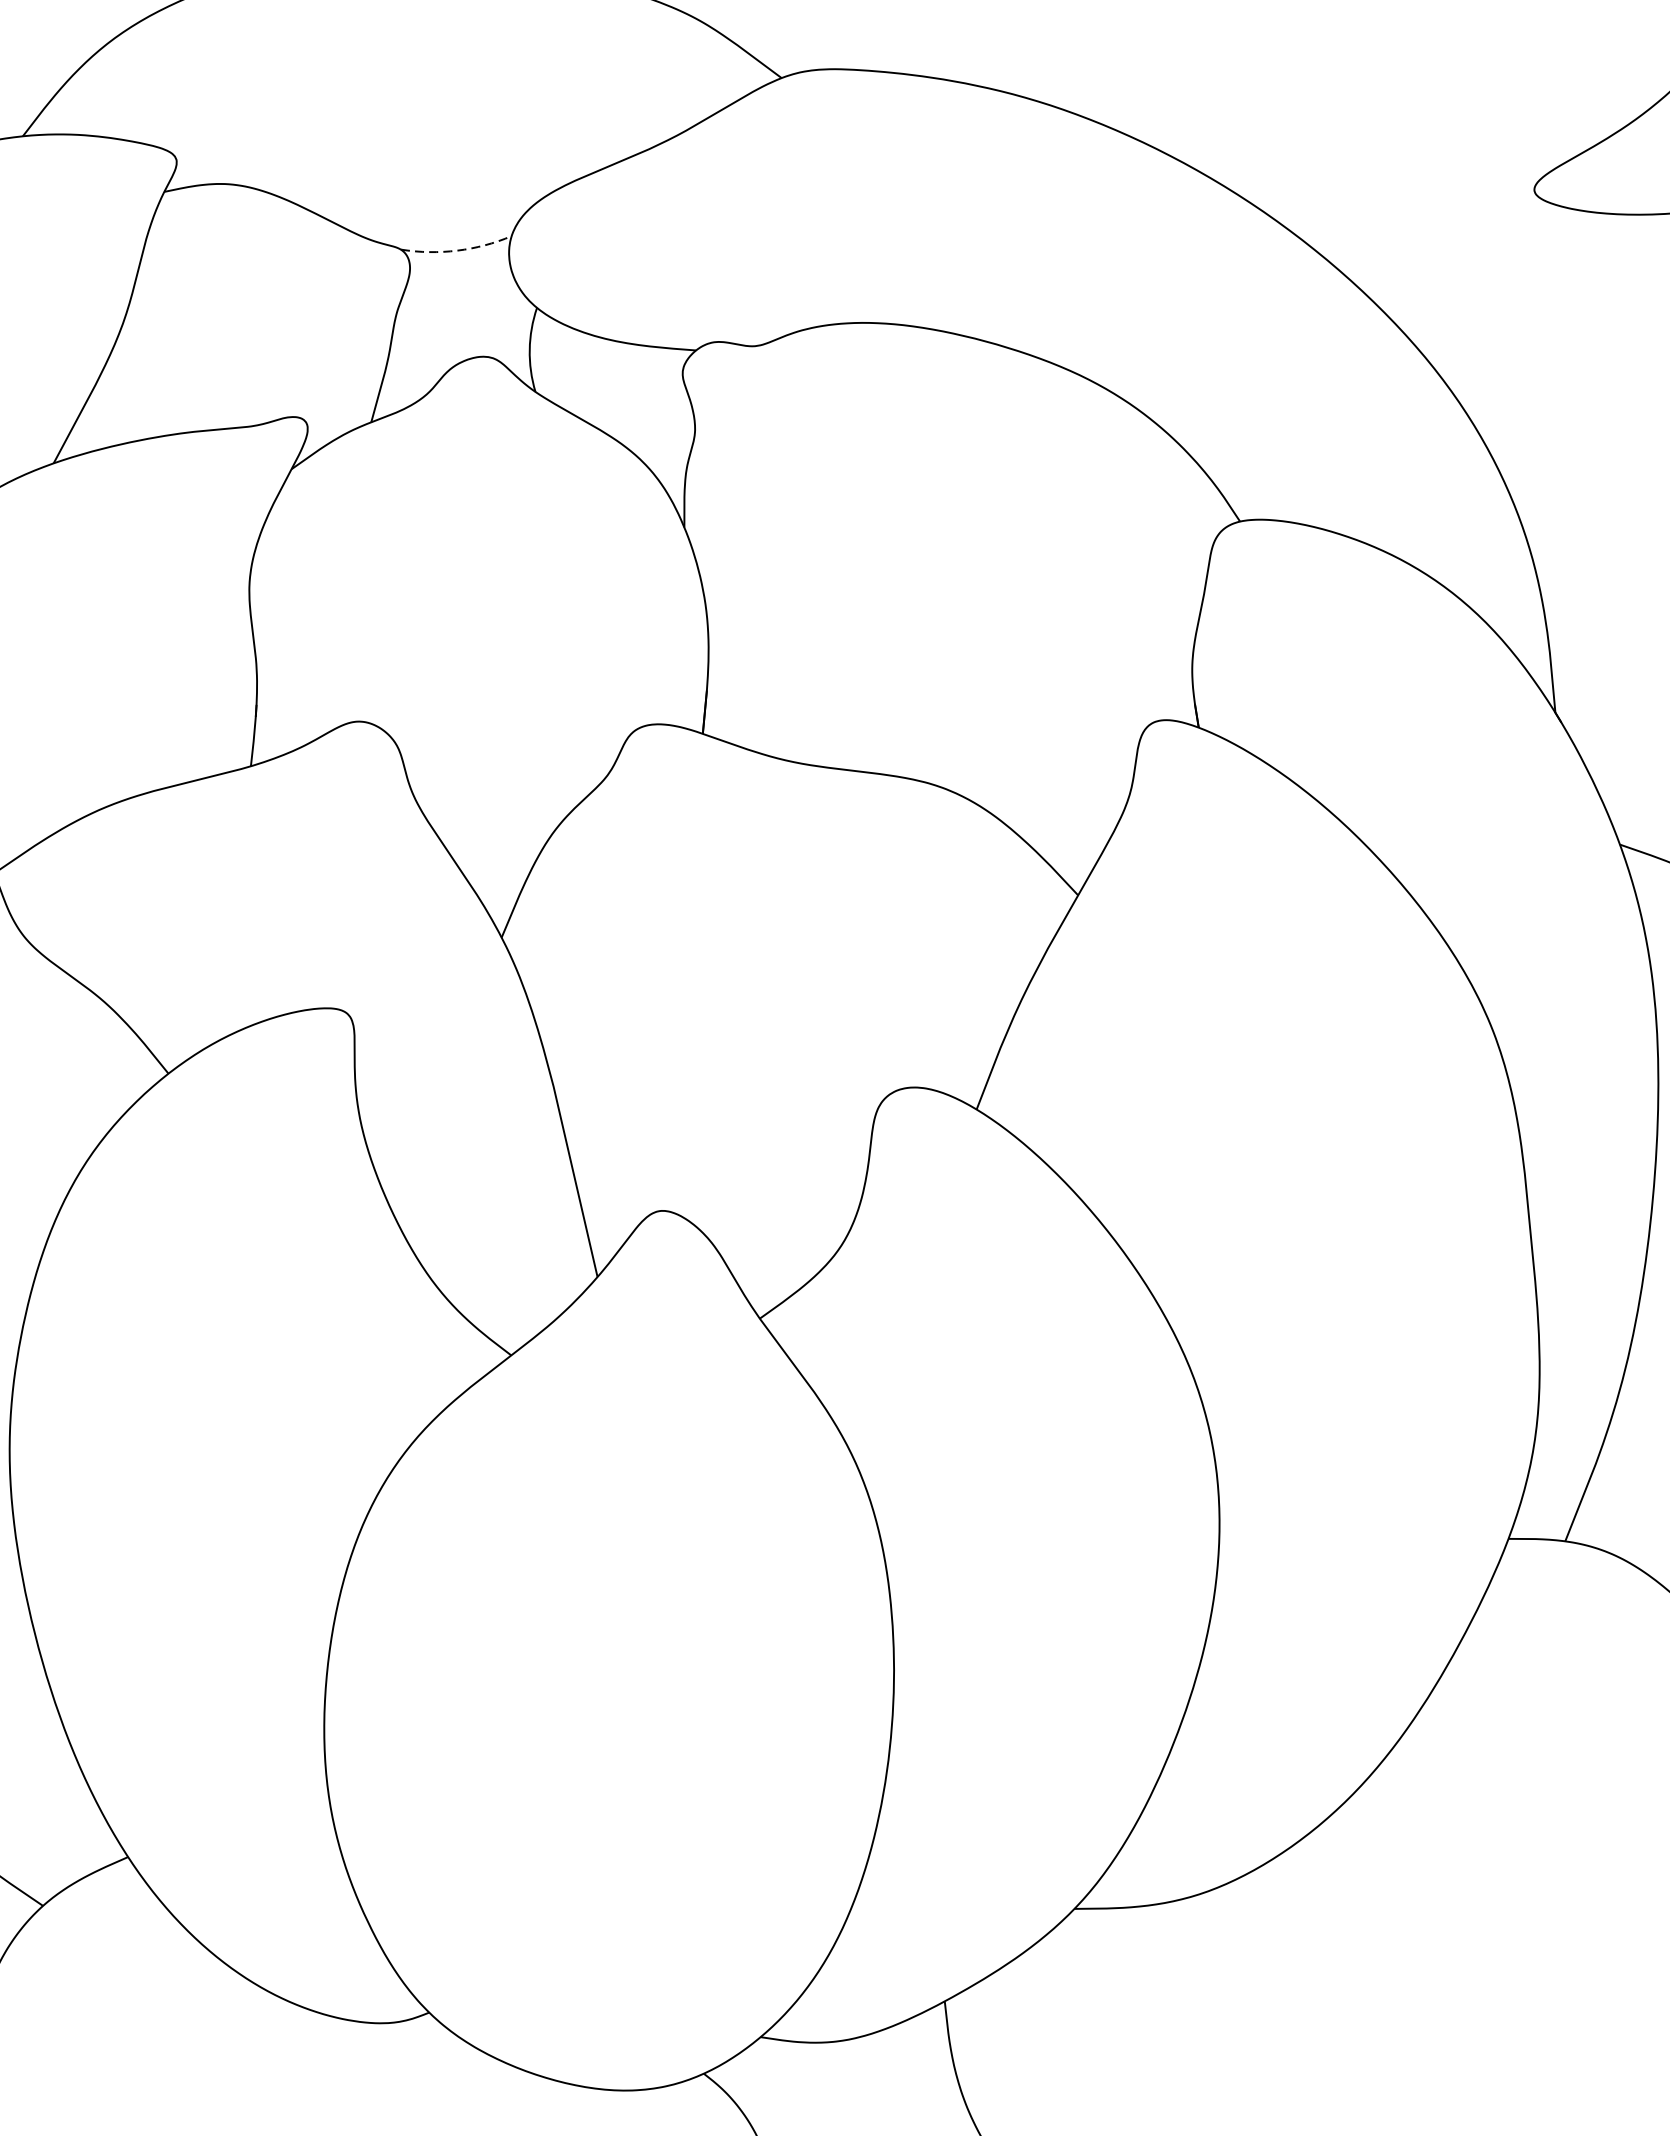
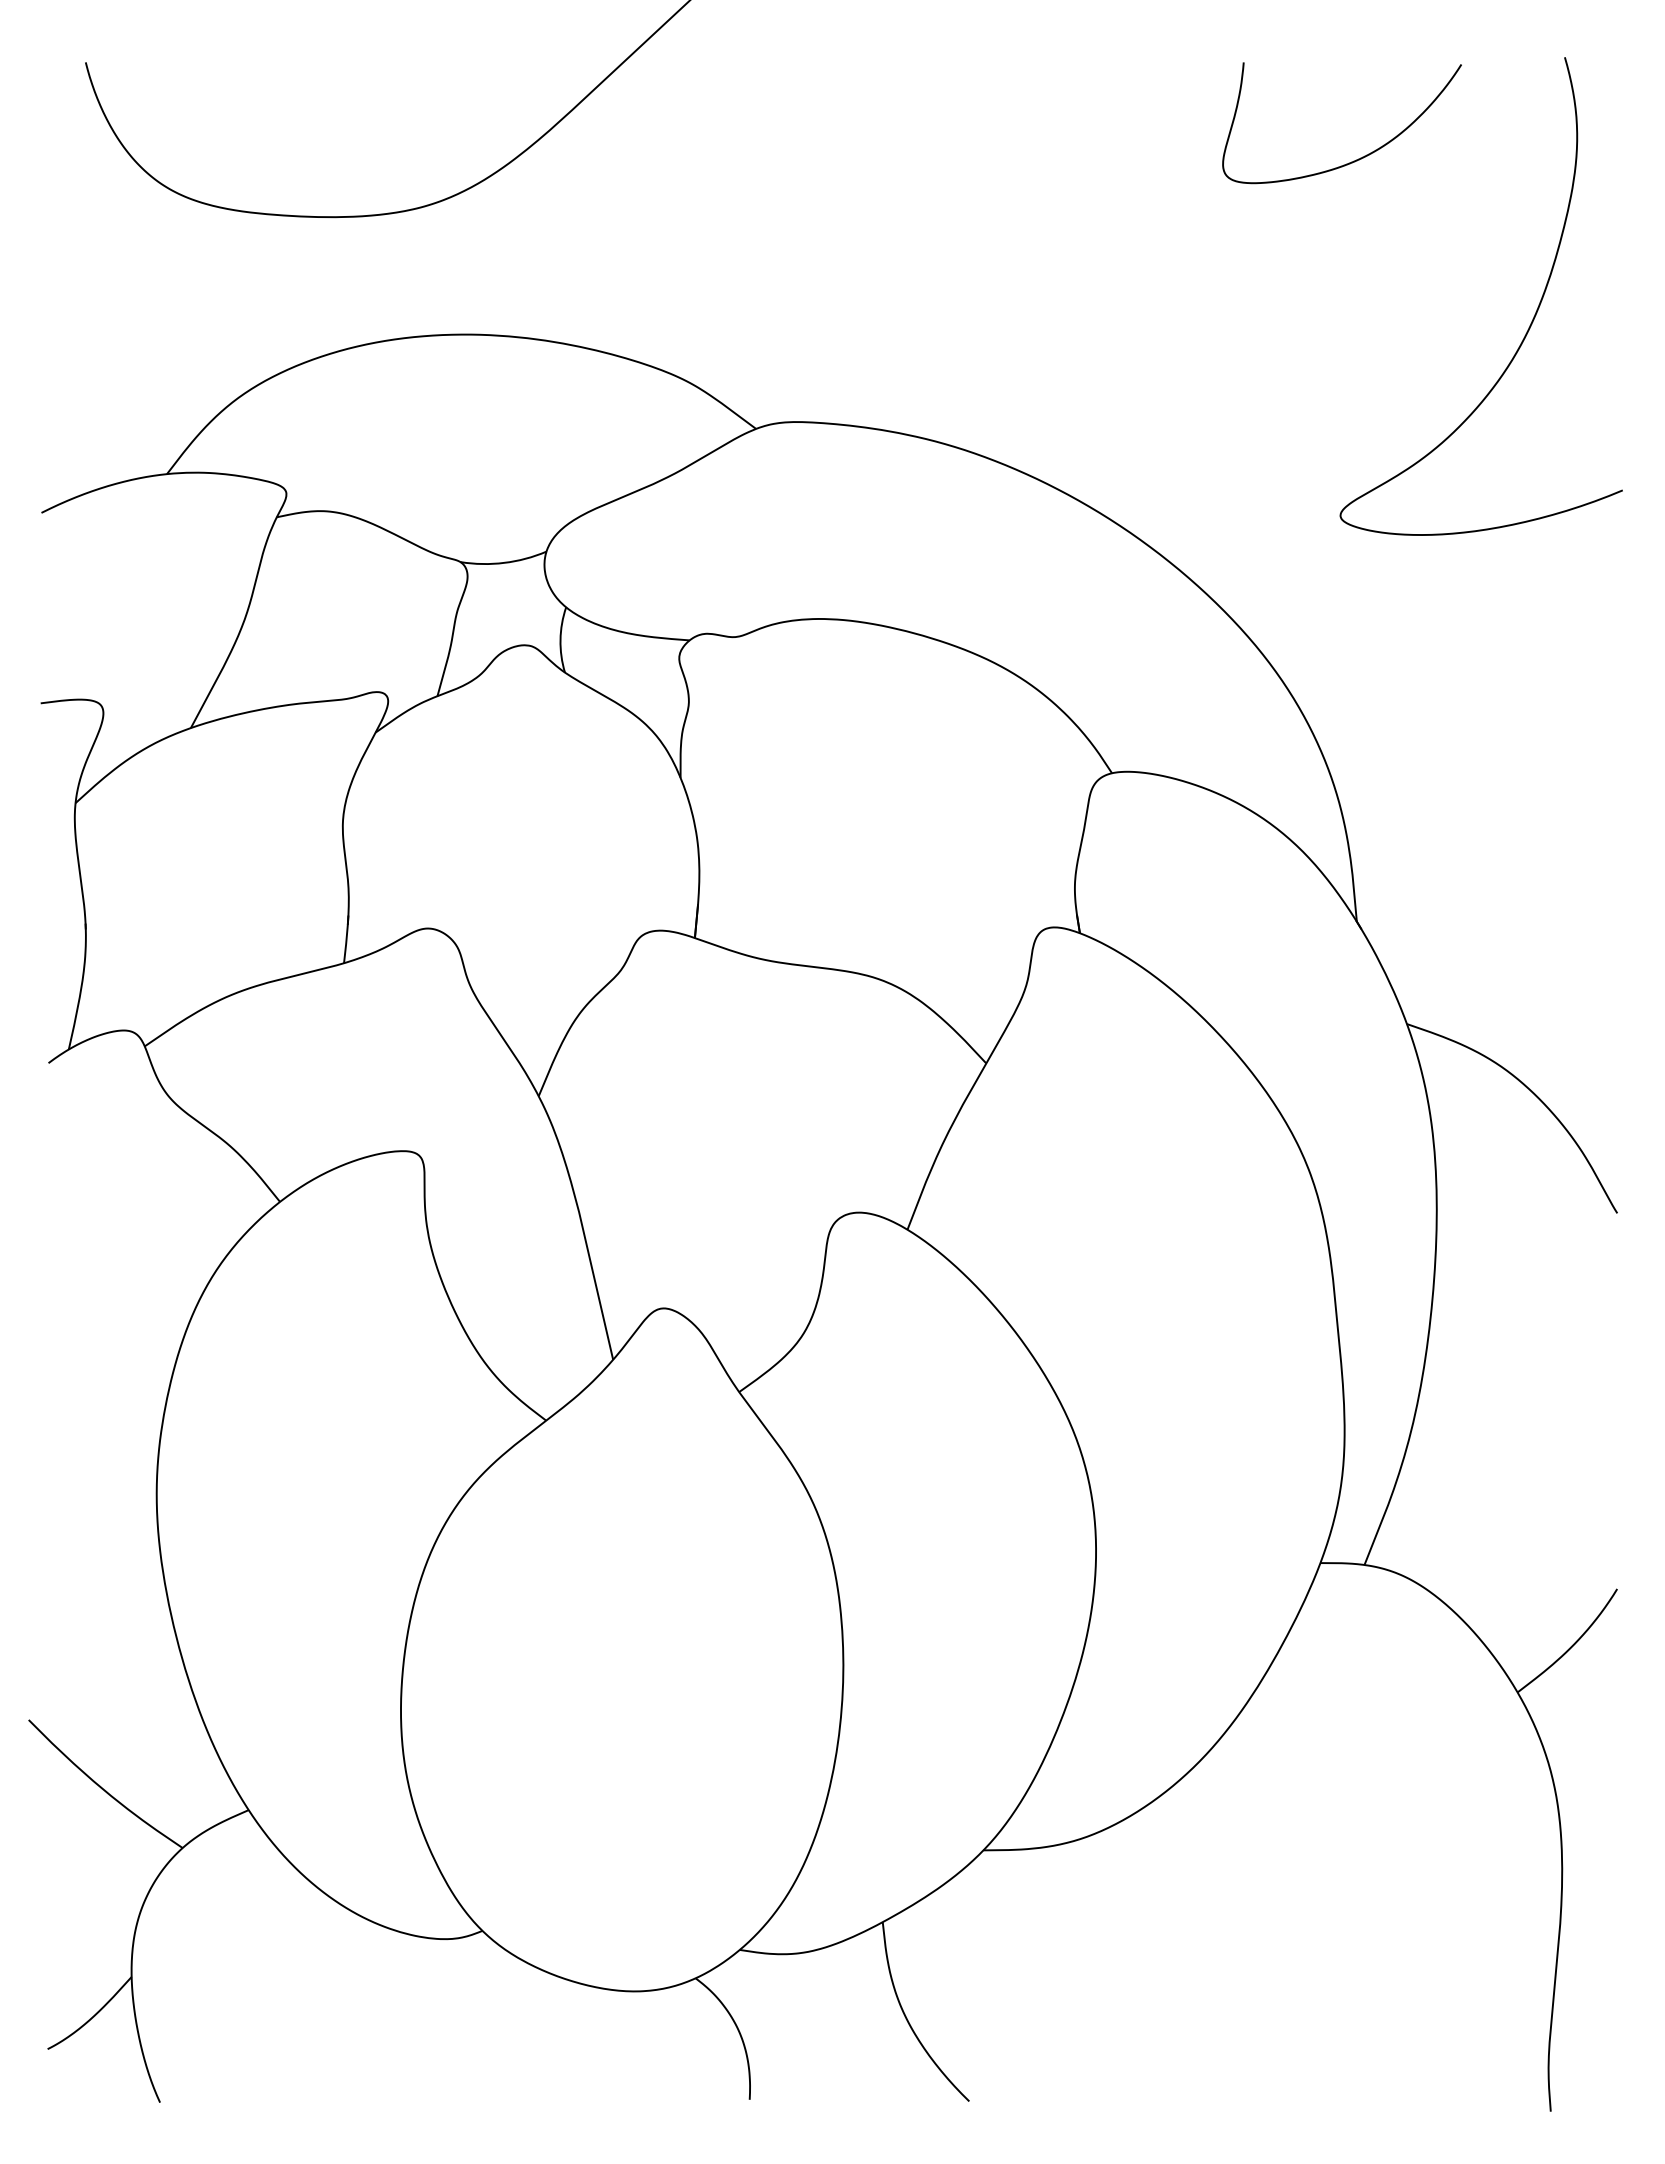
arc: (457, 250) -> (504, 562), dashed -> solid

